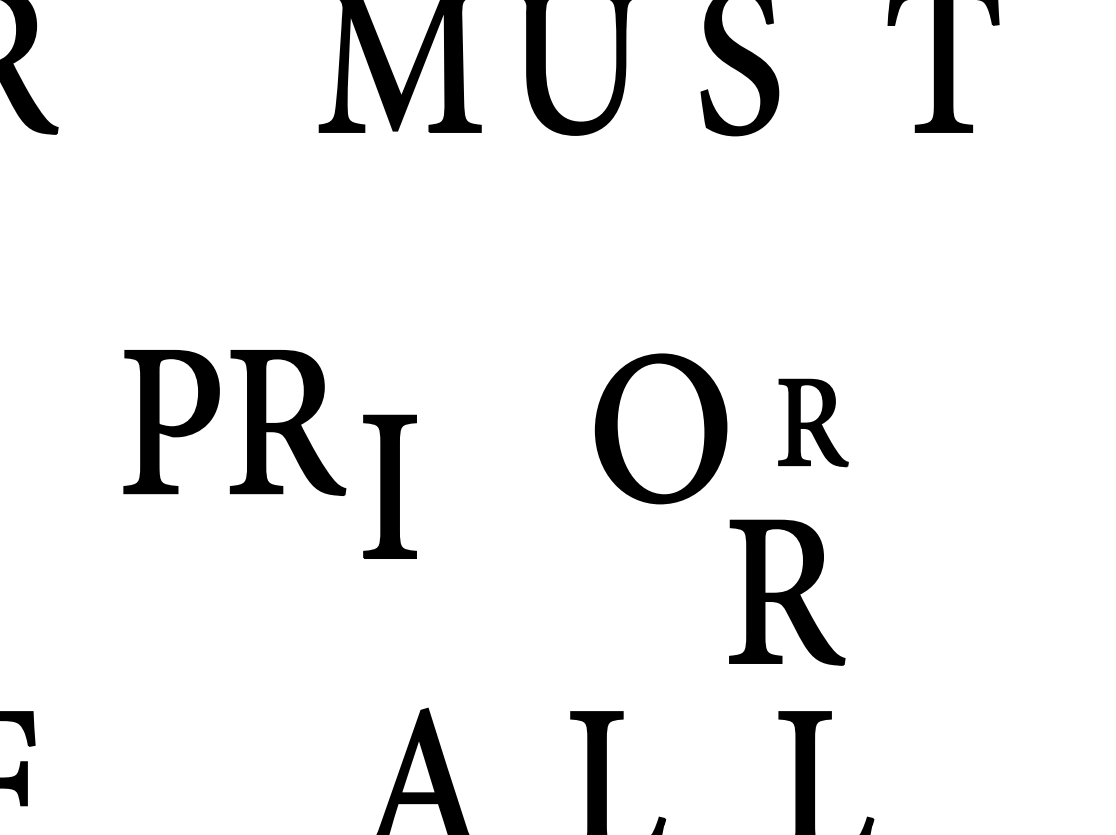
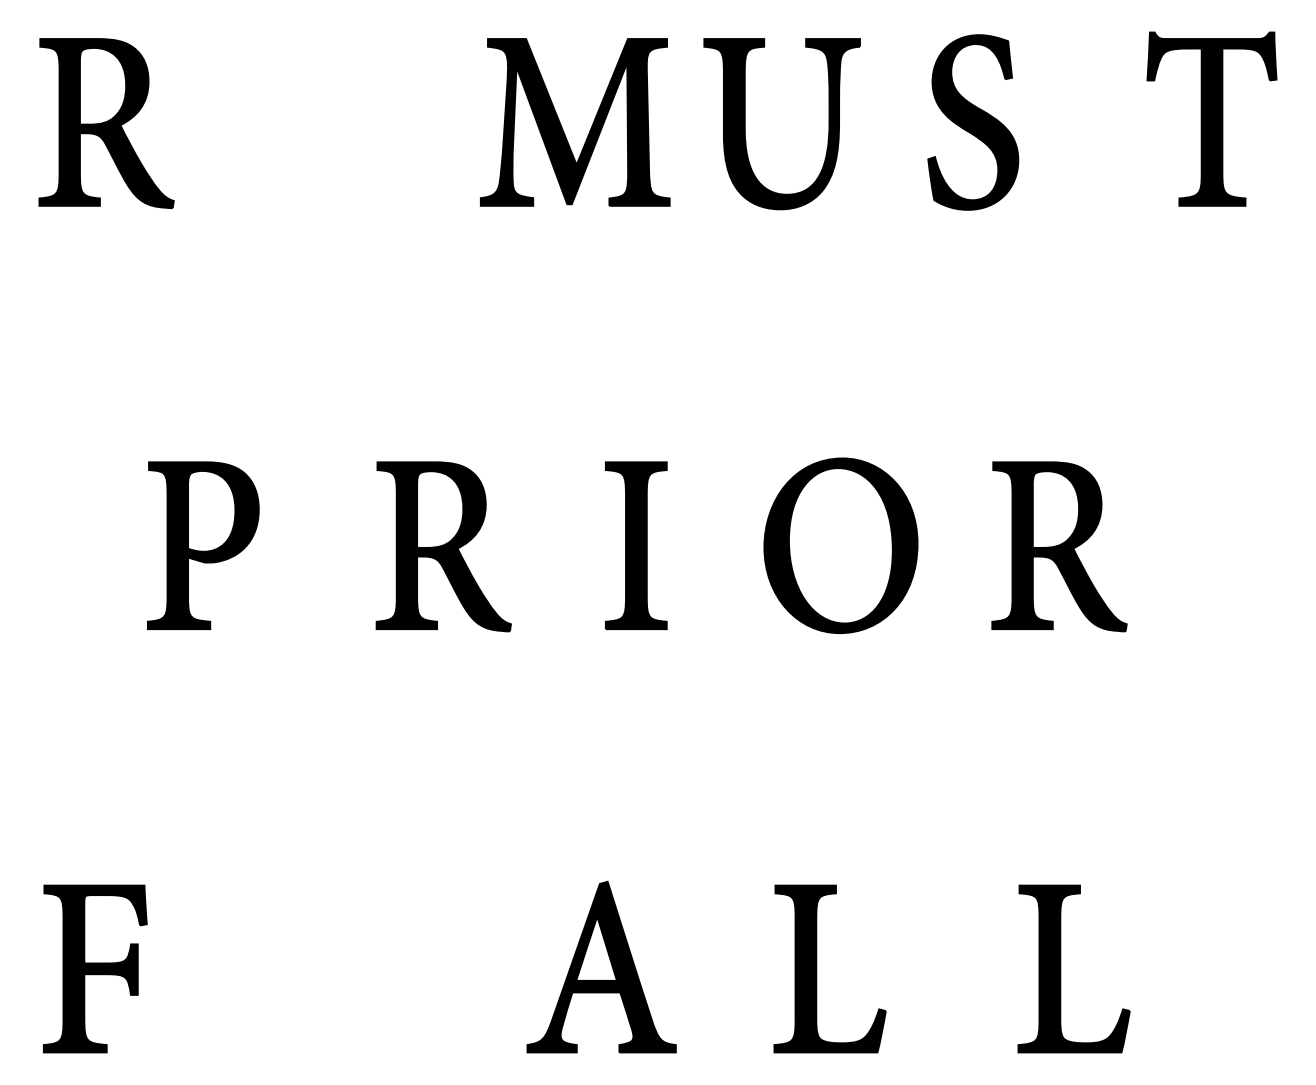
part: (171, 421) -> (203, 545), moved
part: (813, 422) -> (1059, 546), size x1.67
part: (660, 428) -> (840, 545), moved
part: (390, 486) -> (636, 545), moved
part: (787, 592) -> (1028, 745), removed

